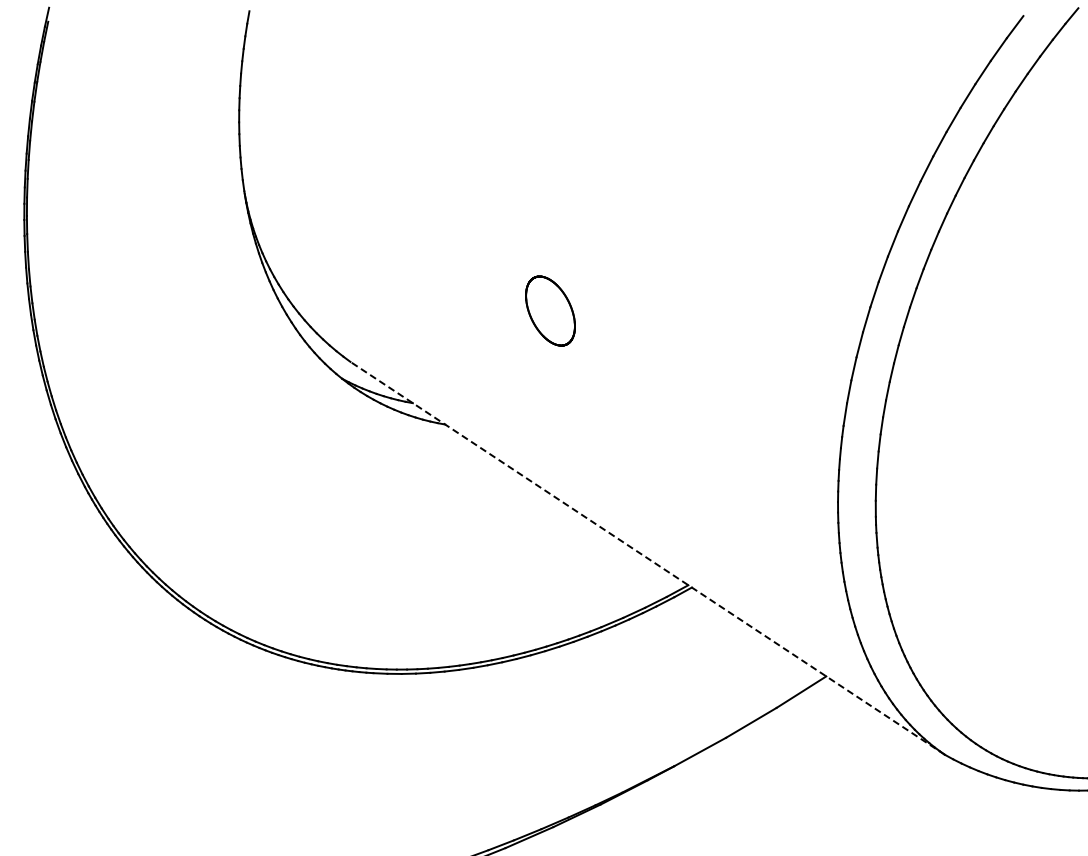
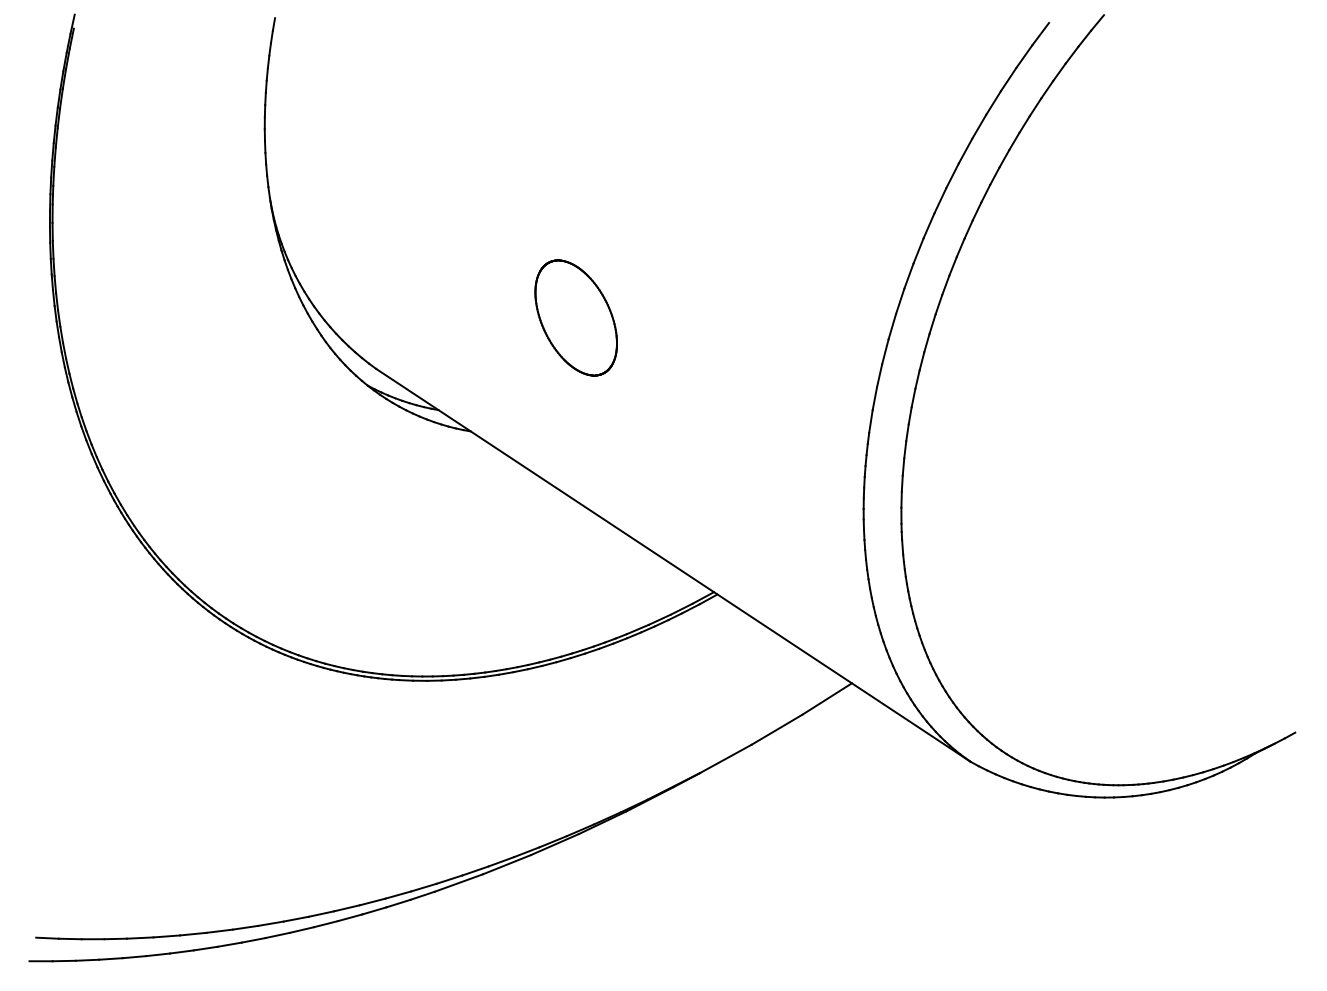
part: (549, 310) -> (575, 317), size x1.67
line: (646, 558) -> (672, 565), dashed -> solid

